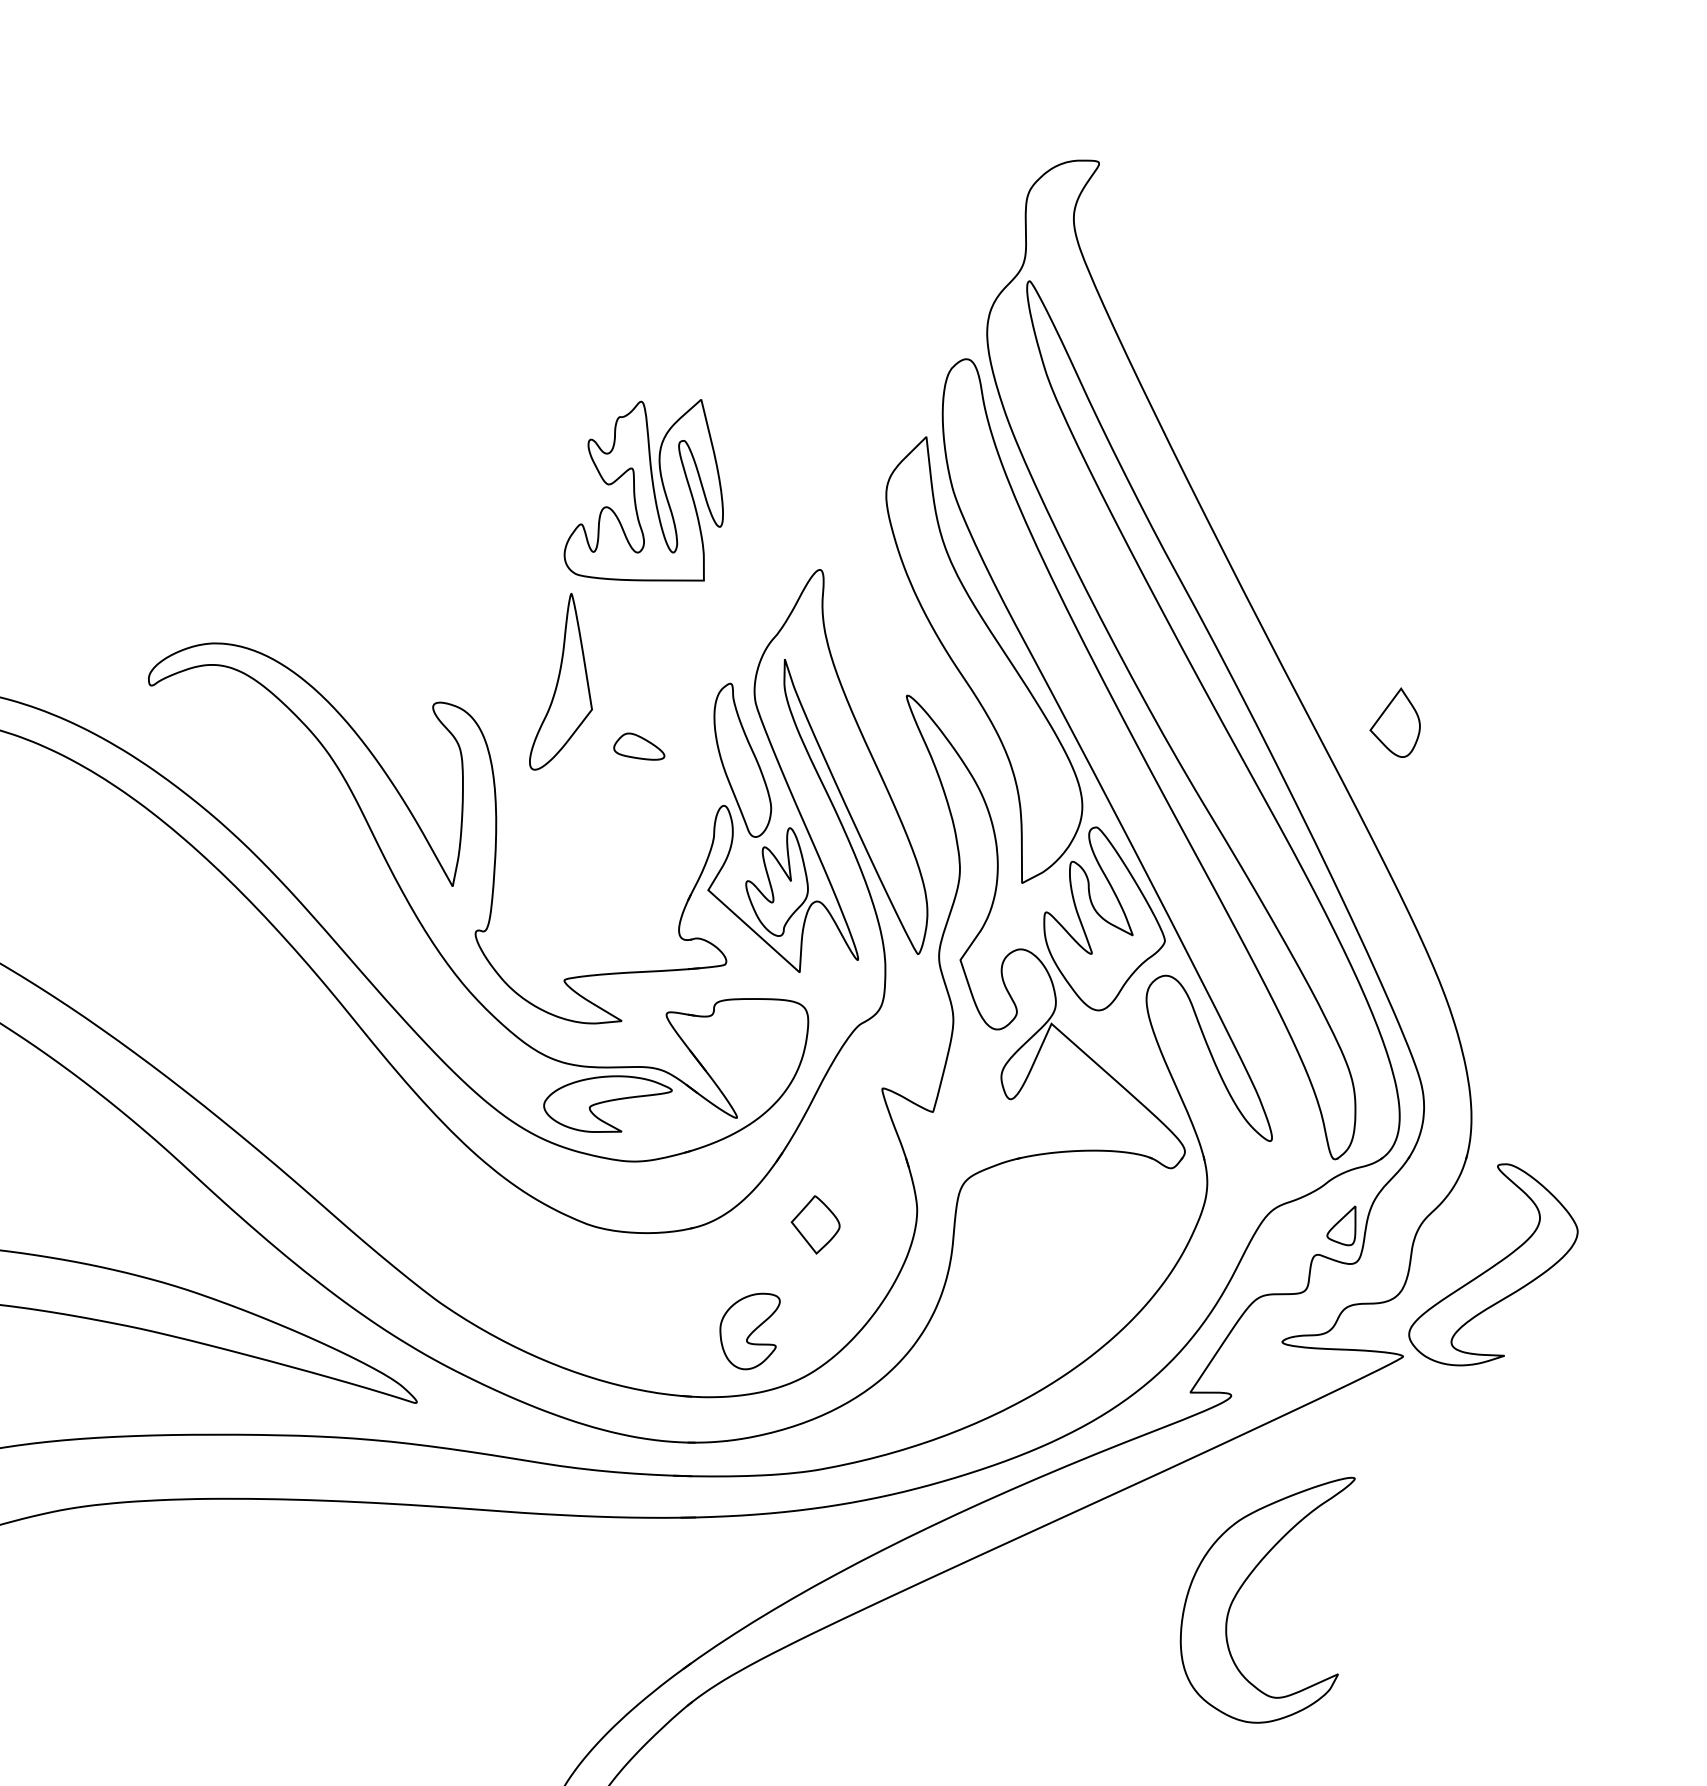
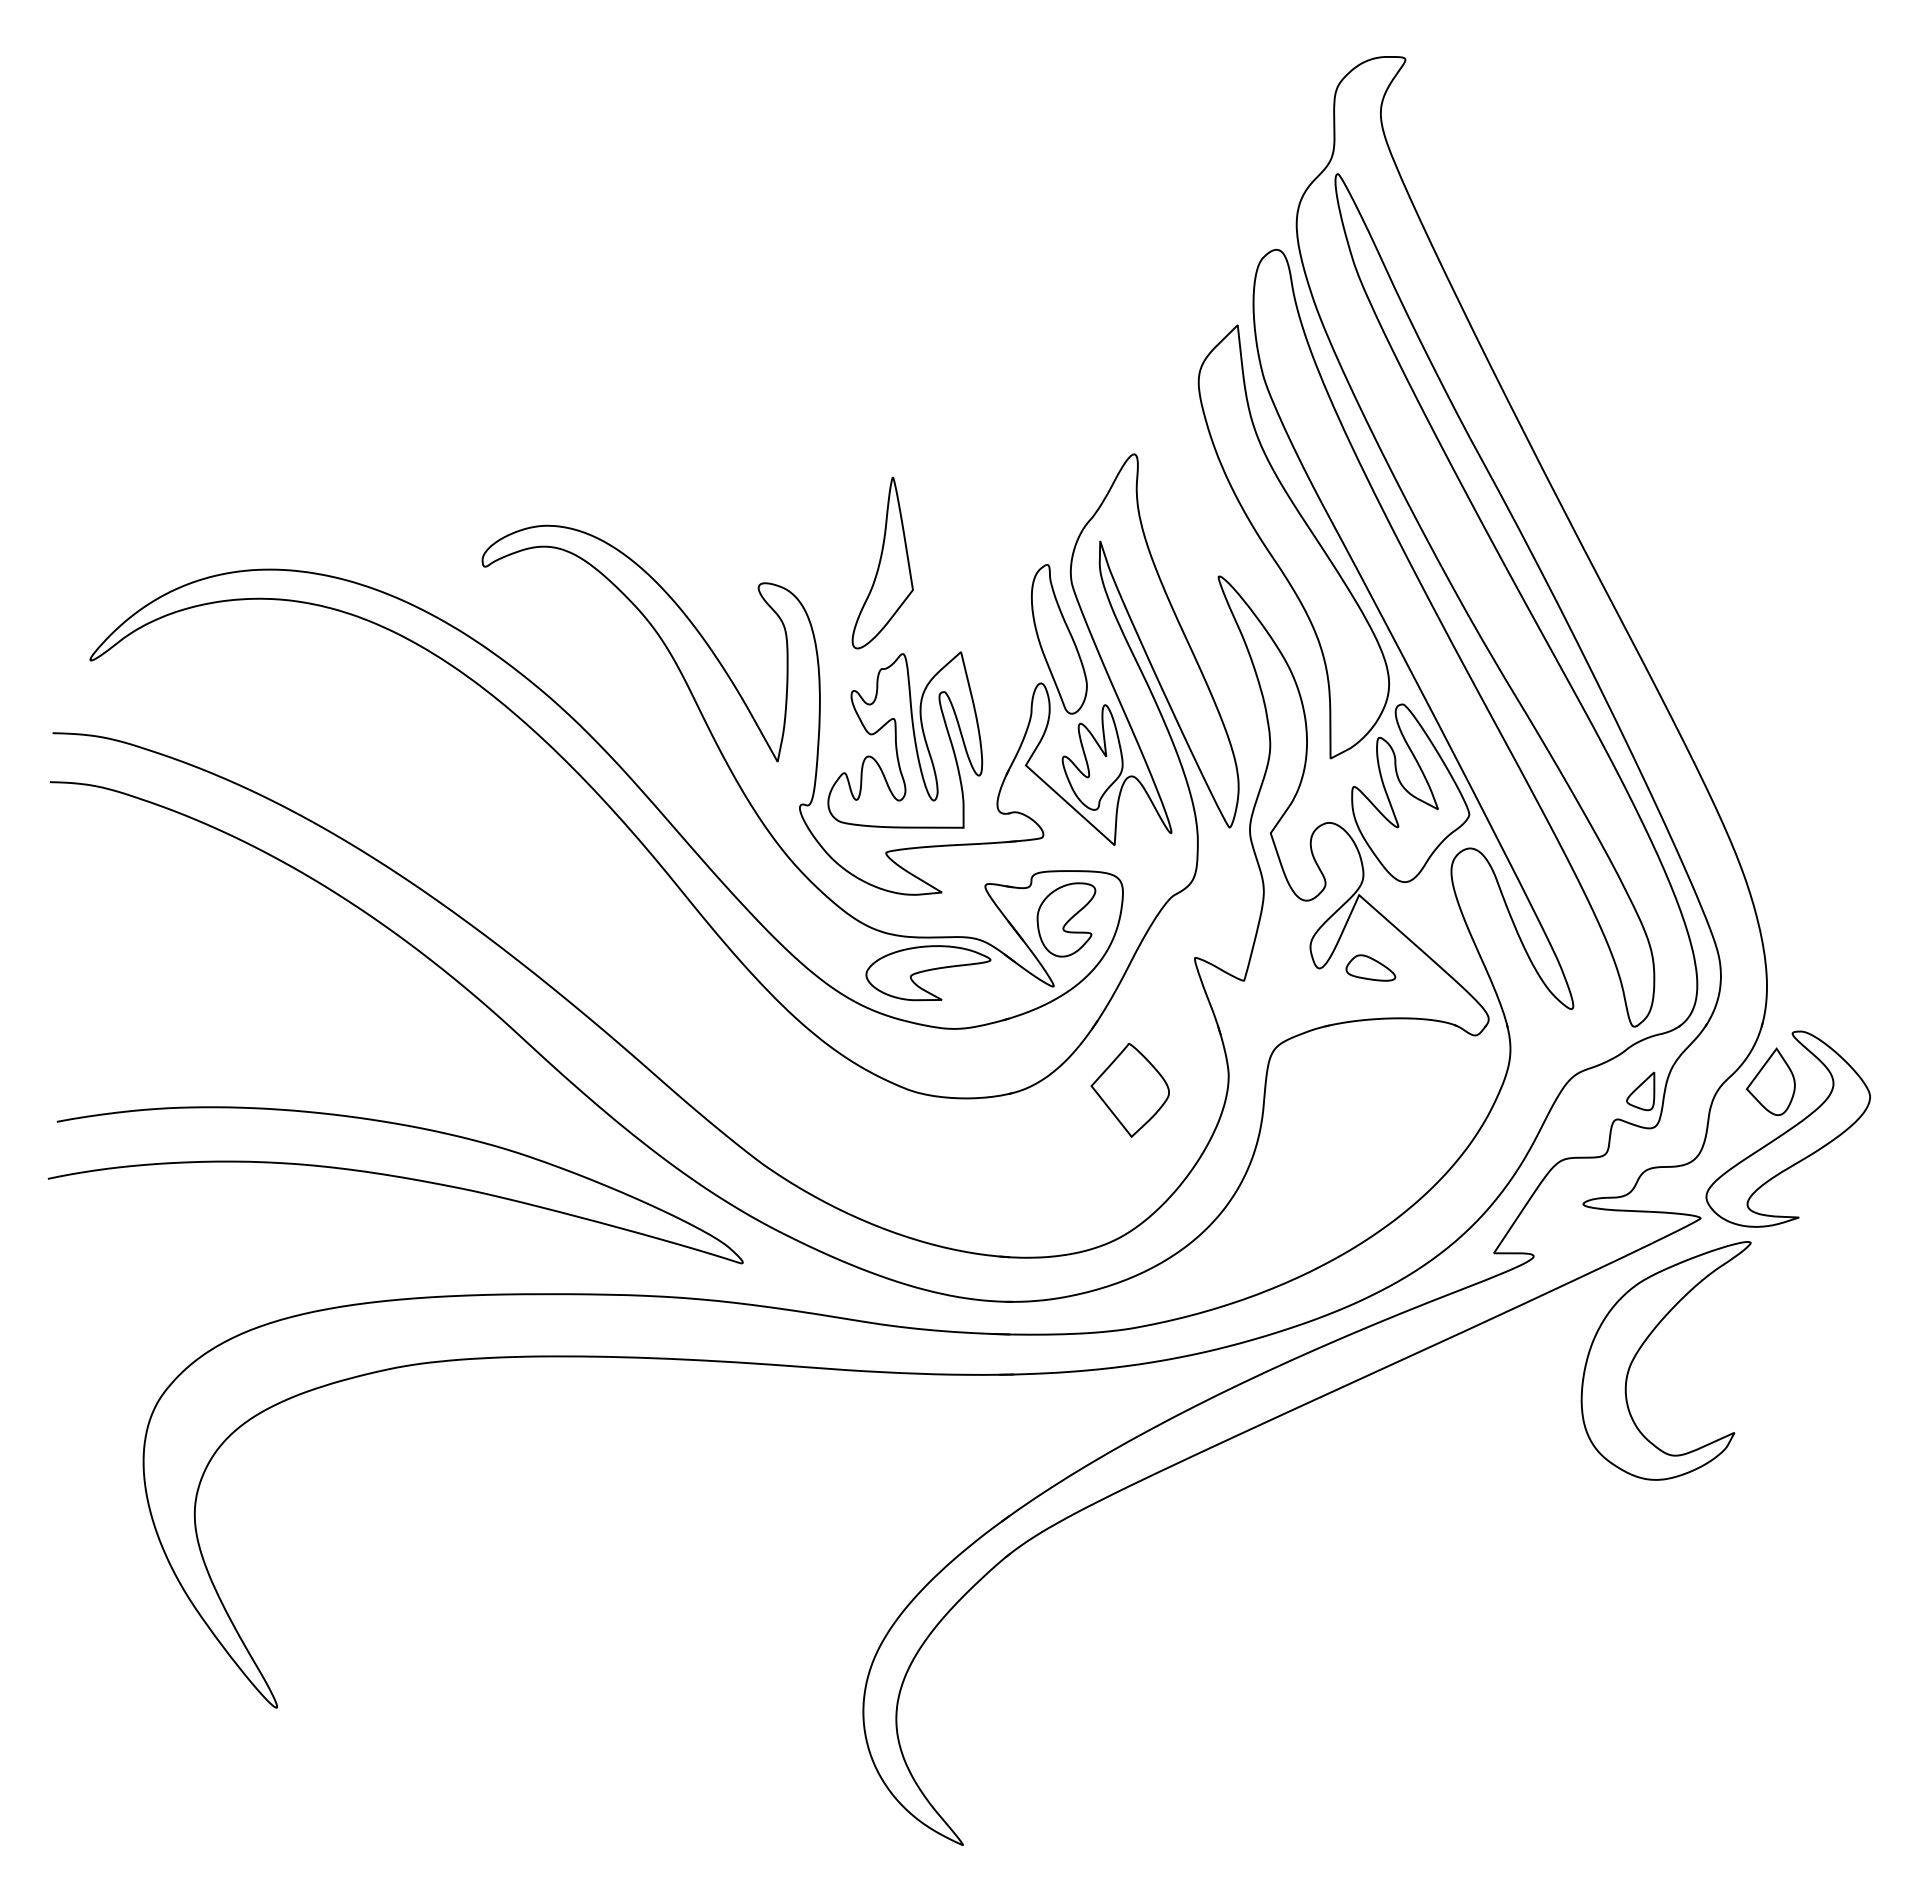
part: (644, 489) -> (905, 739), moved
part: (1394, 722) -> (1770, 1081), moved
part: (638, 746) -> (1370, 967), moved
part: (815, 1224) -> (1129, 1090), size x1.67
part: (750, 1331) -> (1066, 919), moved
part: (1246, 1581) -> (1645, 1342), moved

